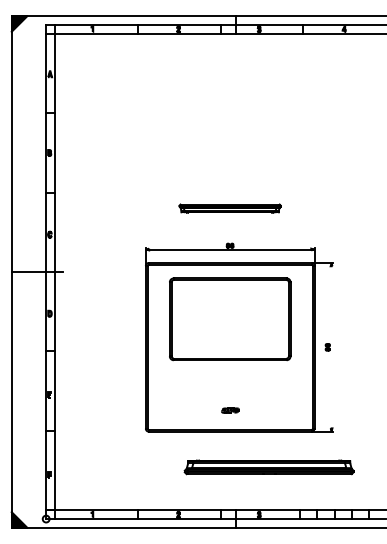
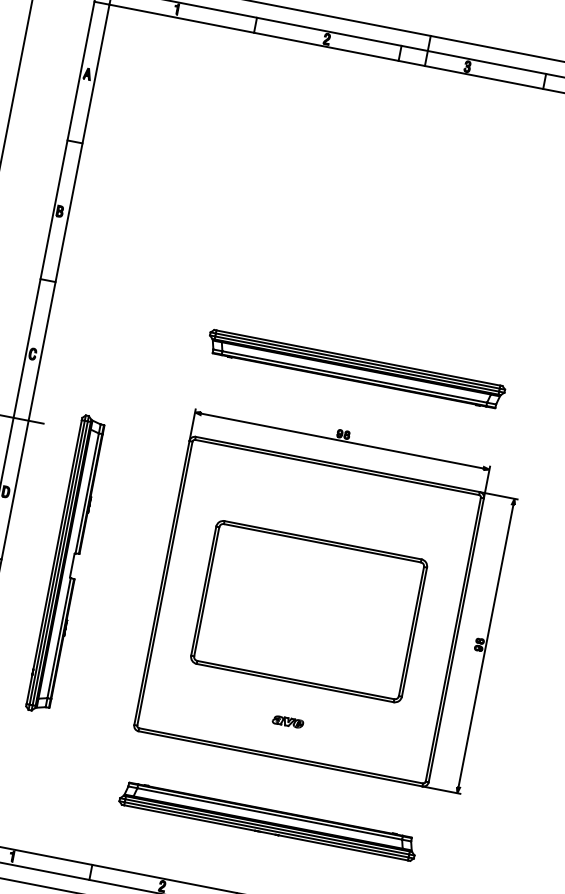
part: (229, 208) -> (354, 369), size x1.67
part: (230, 319) -> (309, 612), moved
part: (90, 346) -> (65, 562), added
line: (331, 347) -> (485, 646), added
part: (268, 467) -> (267, 821), moved

